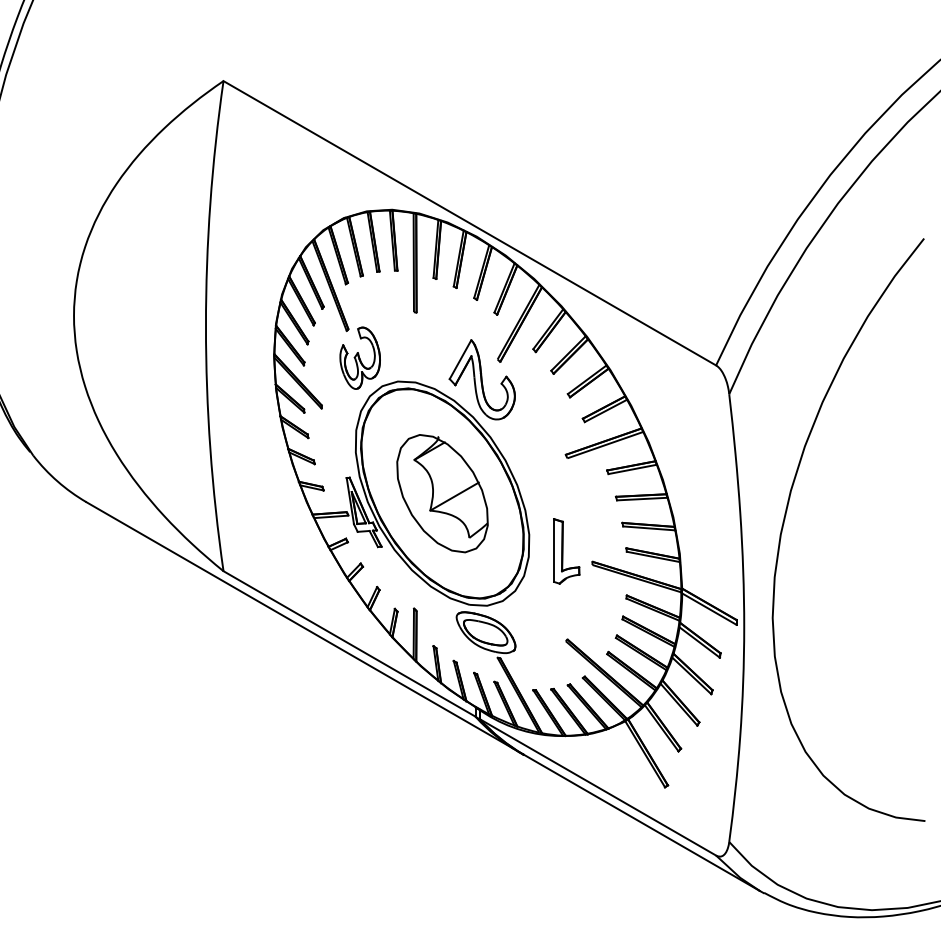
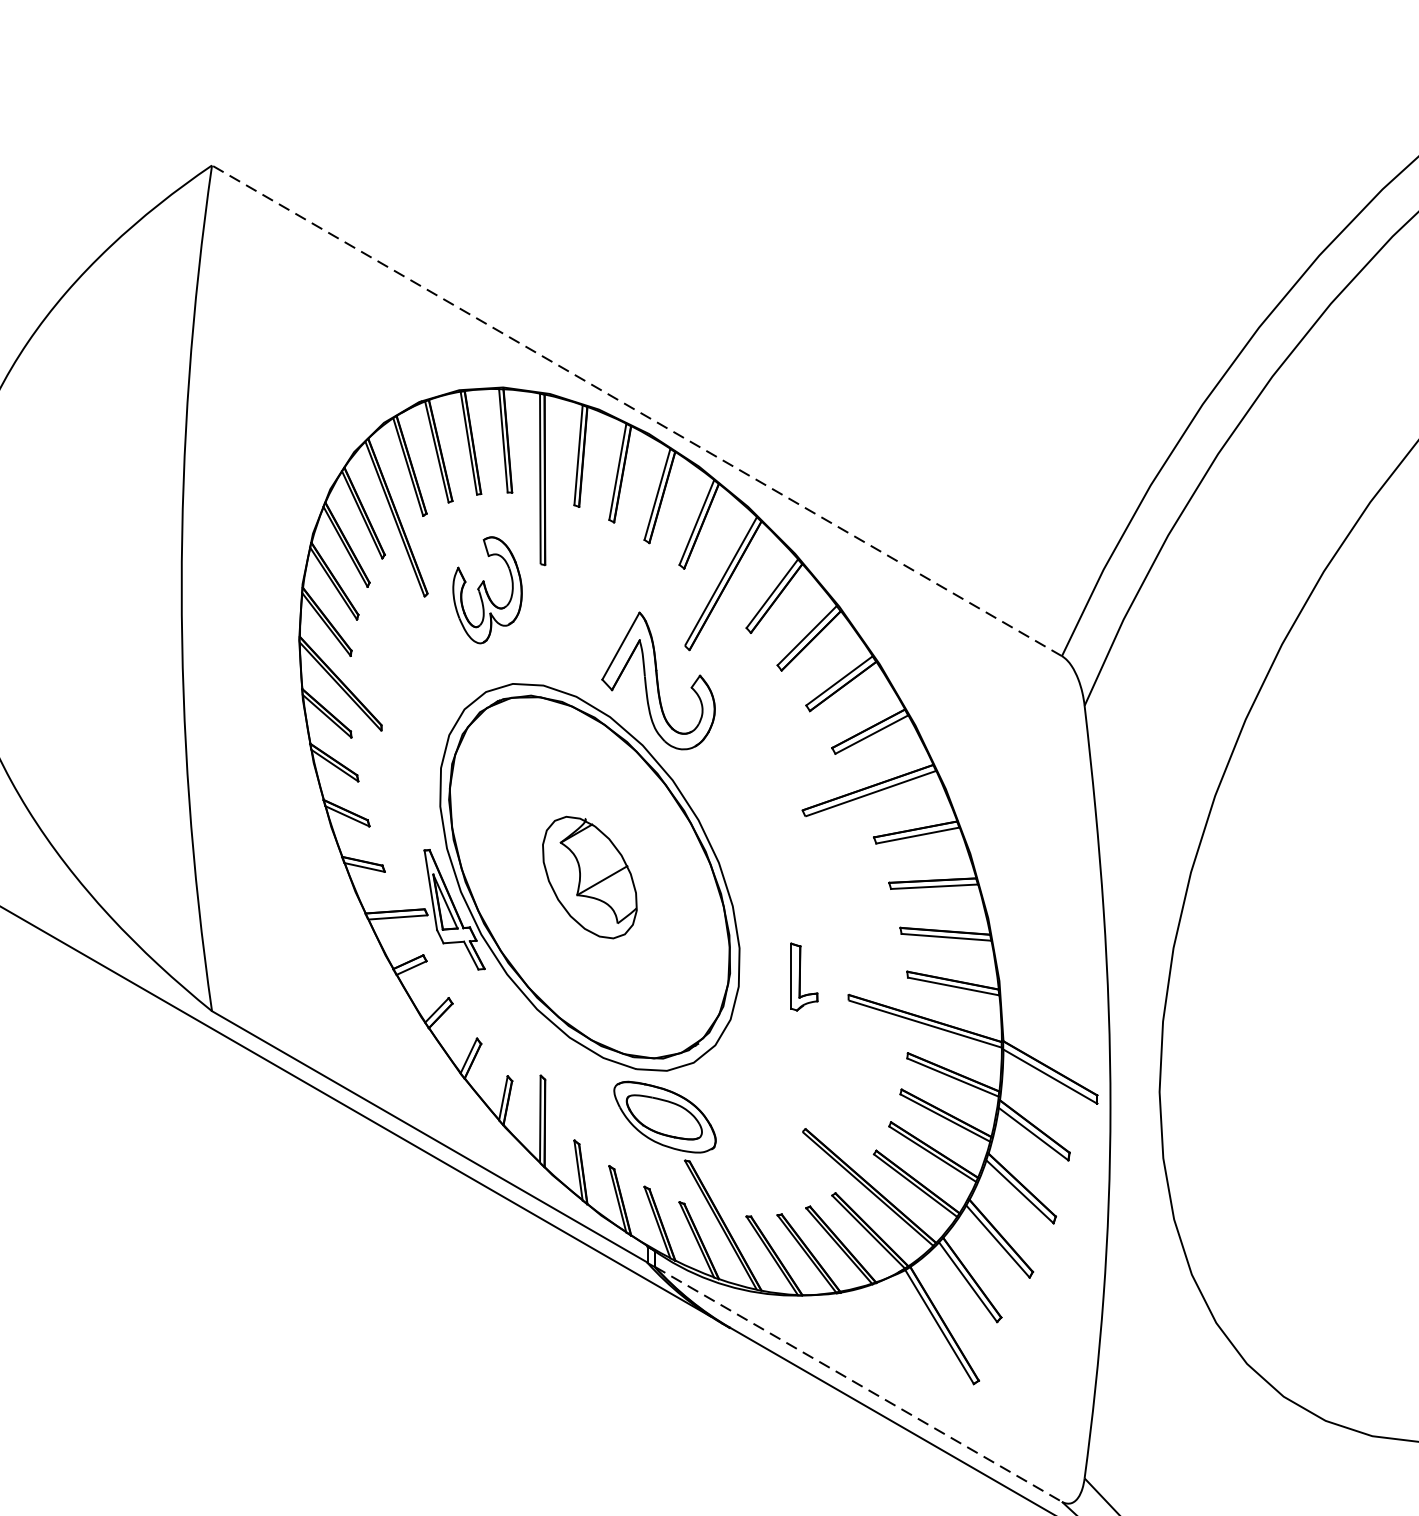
line: (469, 223) -> (636, 411), solid -> dashed
part: (359, 357) -> (486, 588), moved
part: (442, 493) -> (589, 877), size x0.6
part: (566, 551) -> (803, 977), size x0.6
line: (598, 787) -> (859, 1384), solid -> dashed

